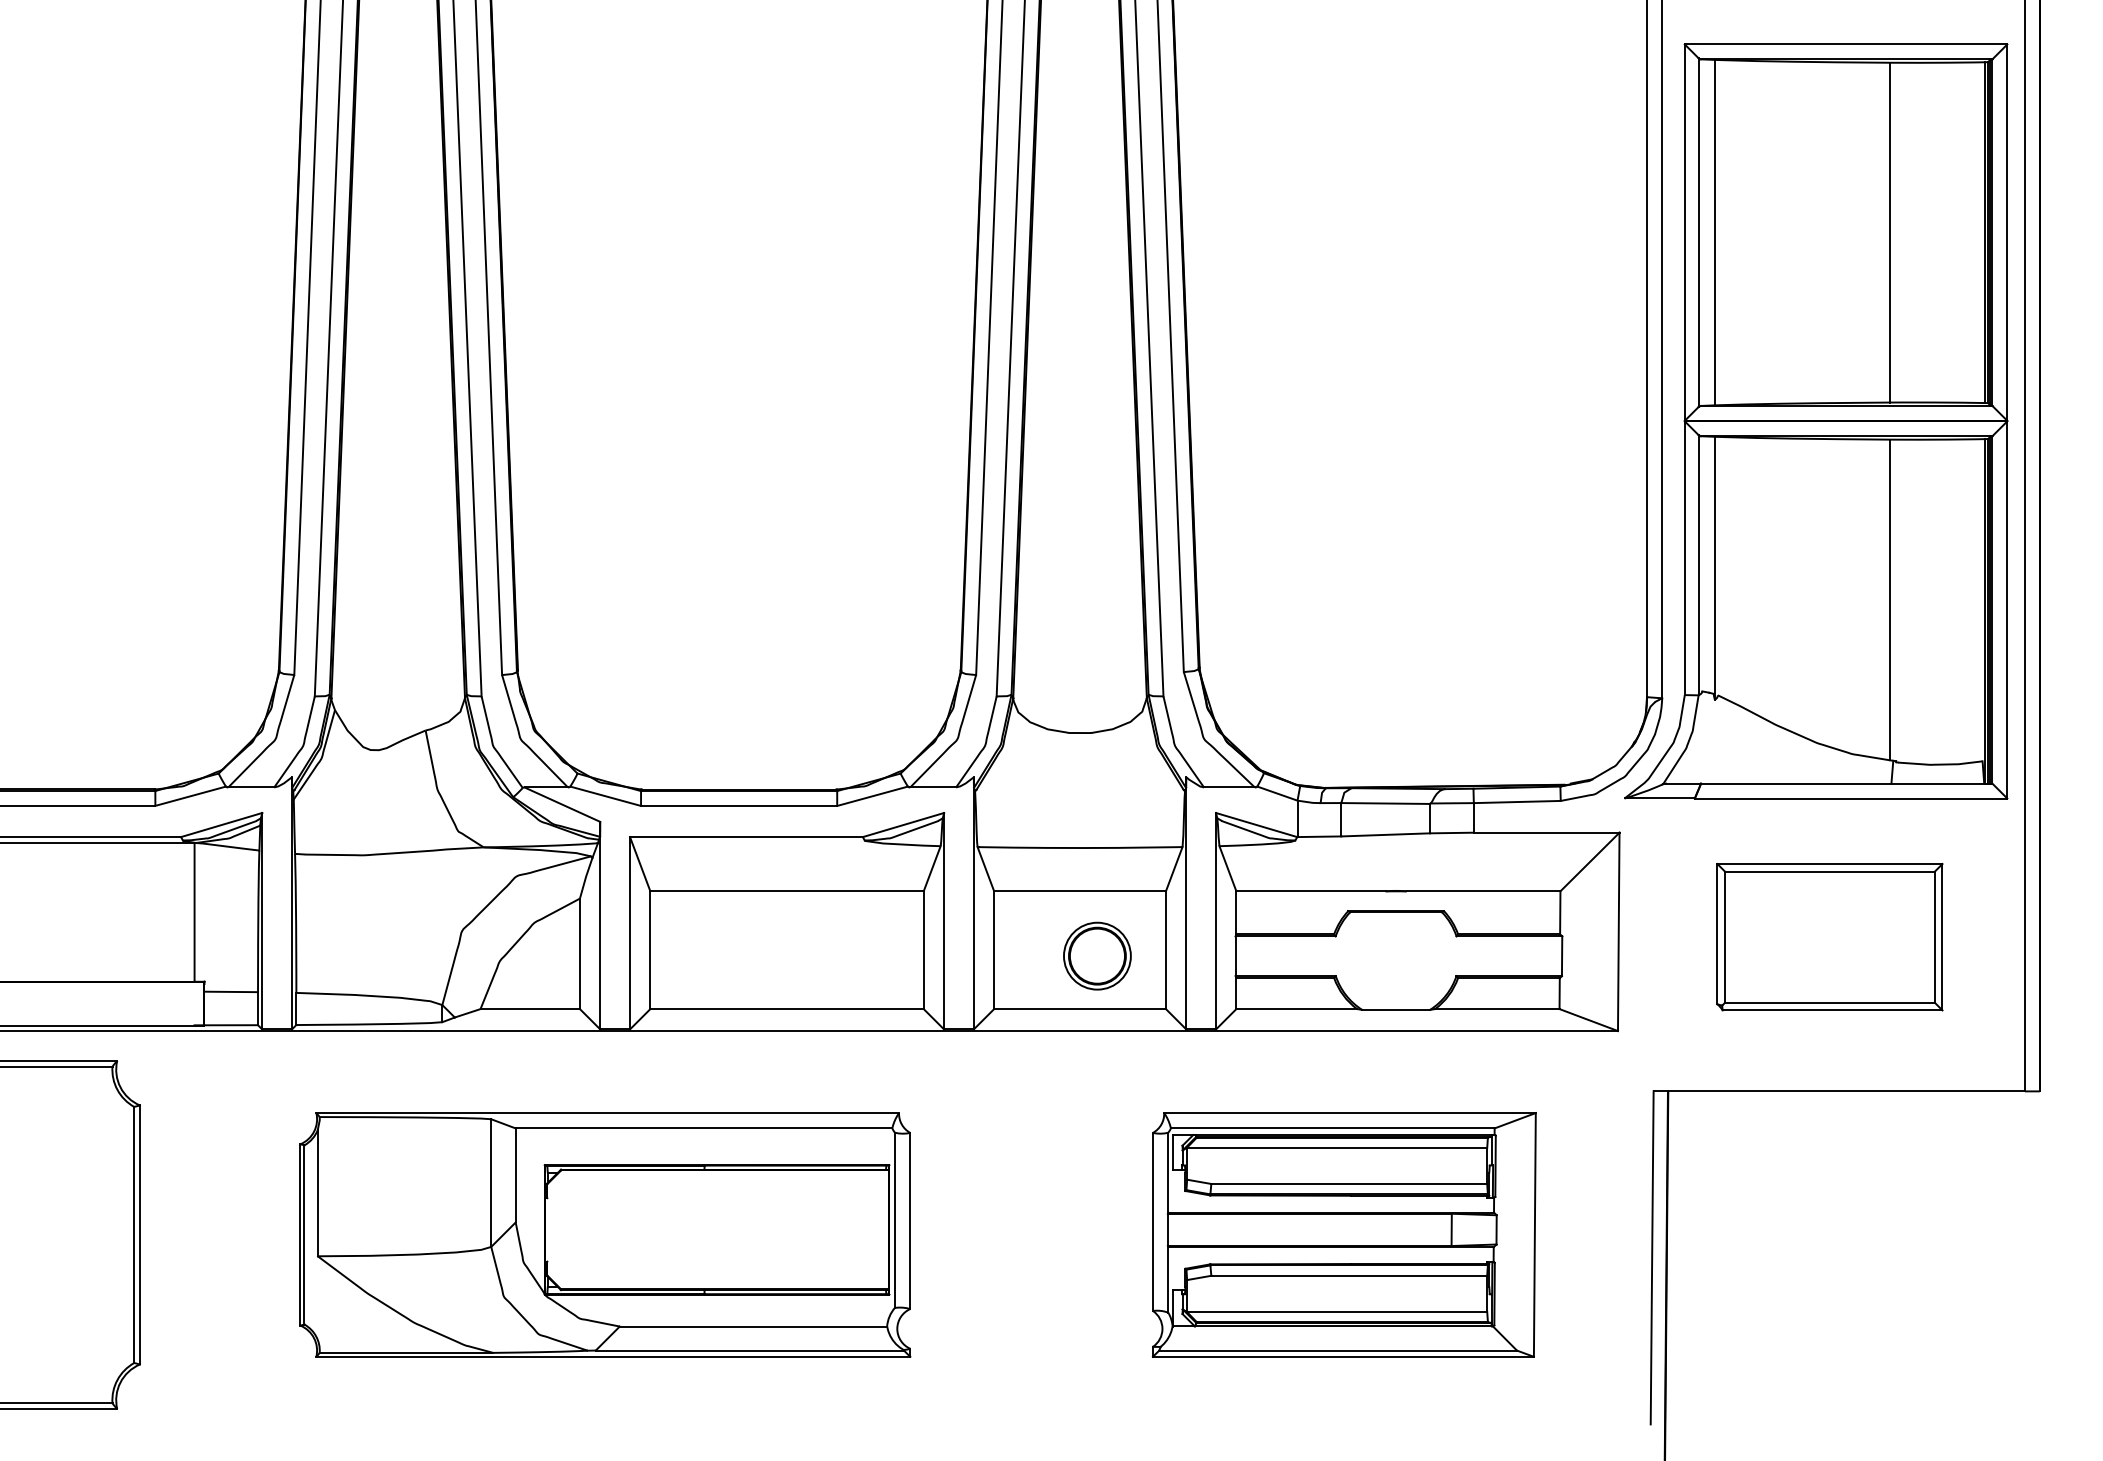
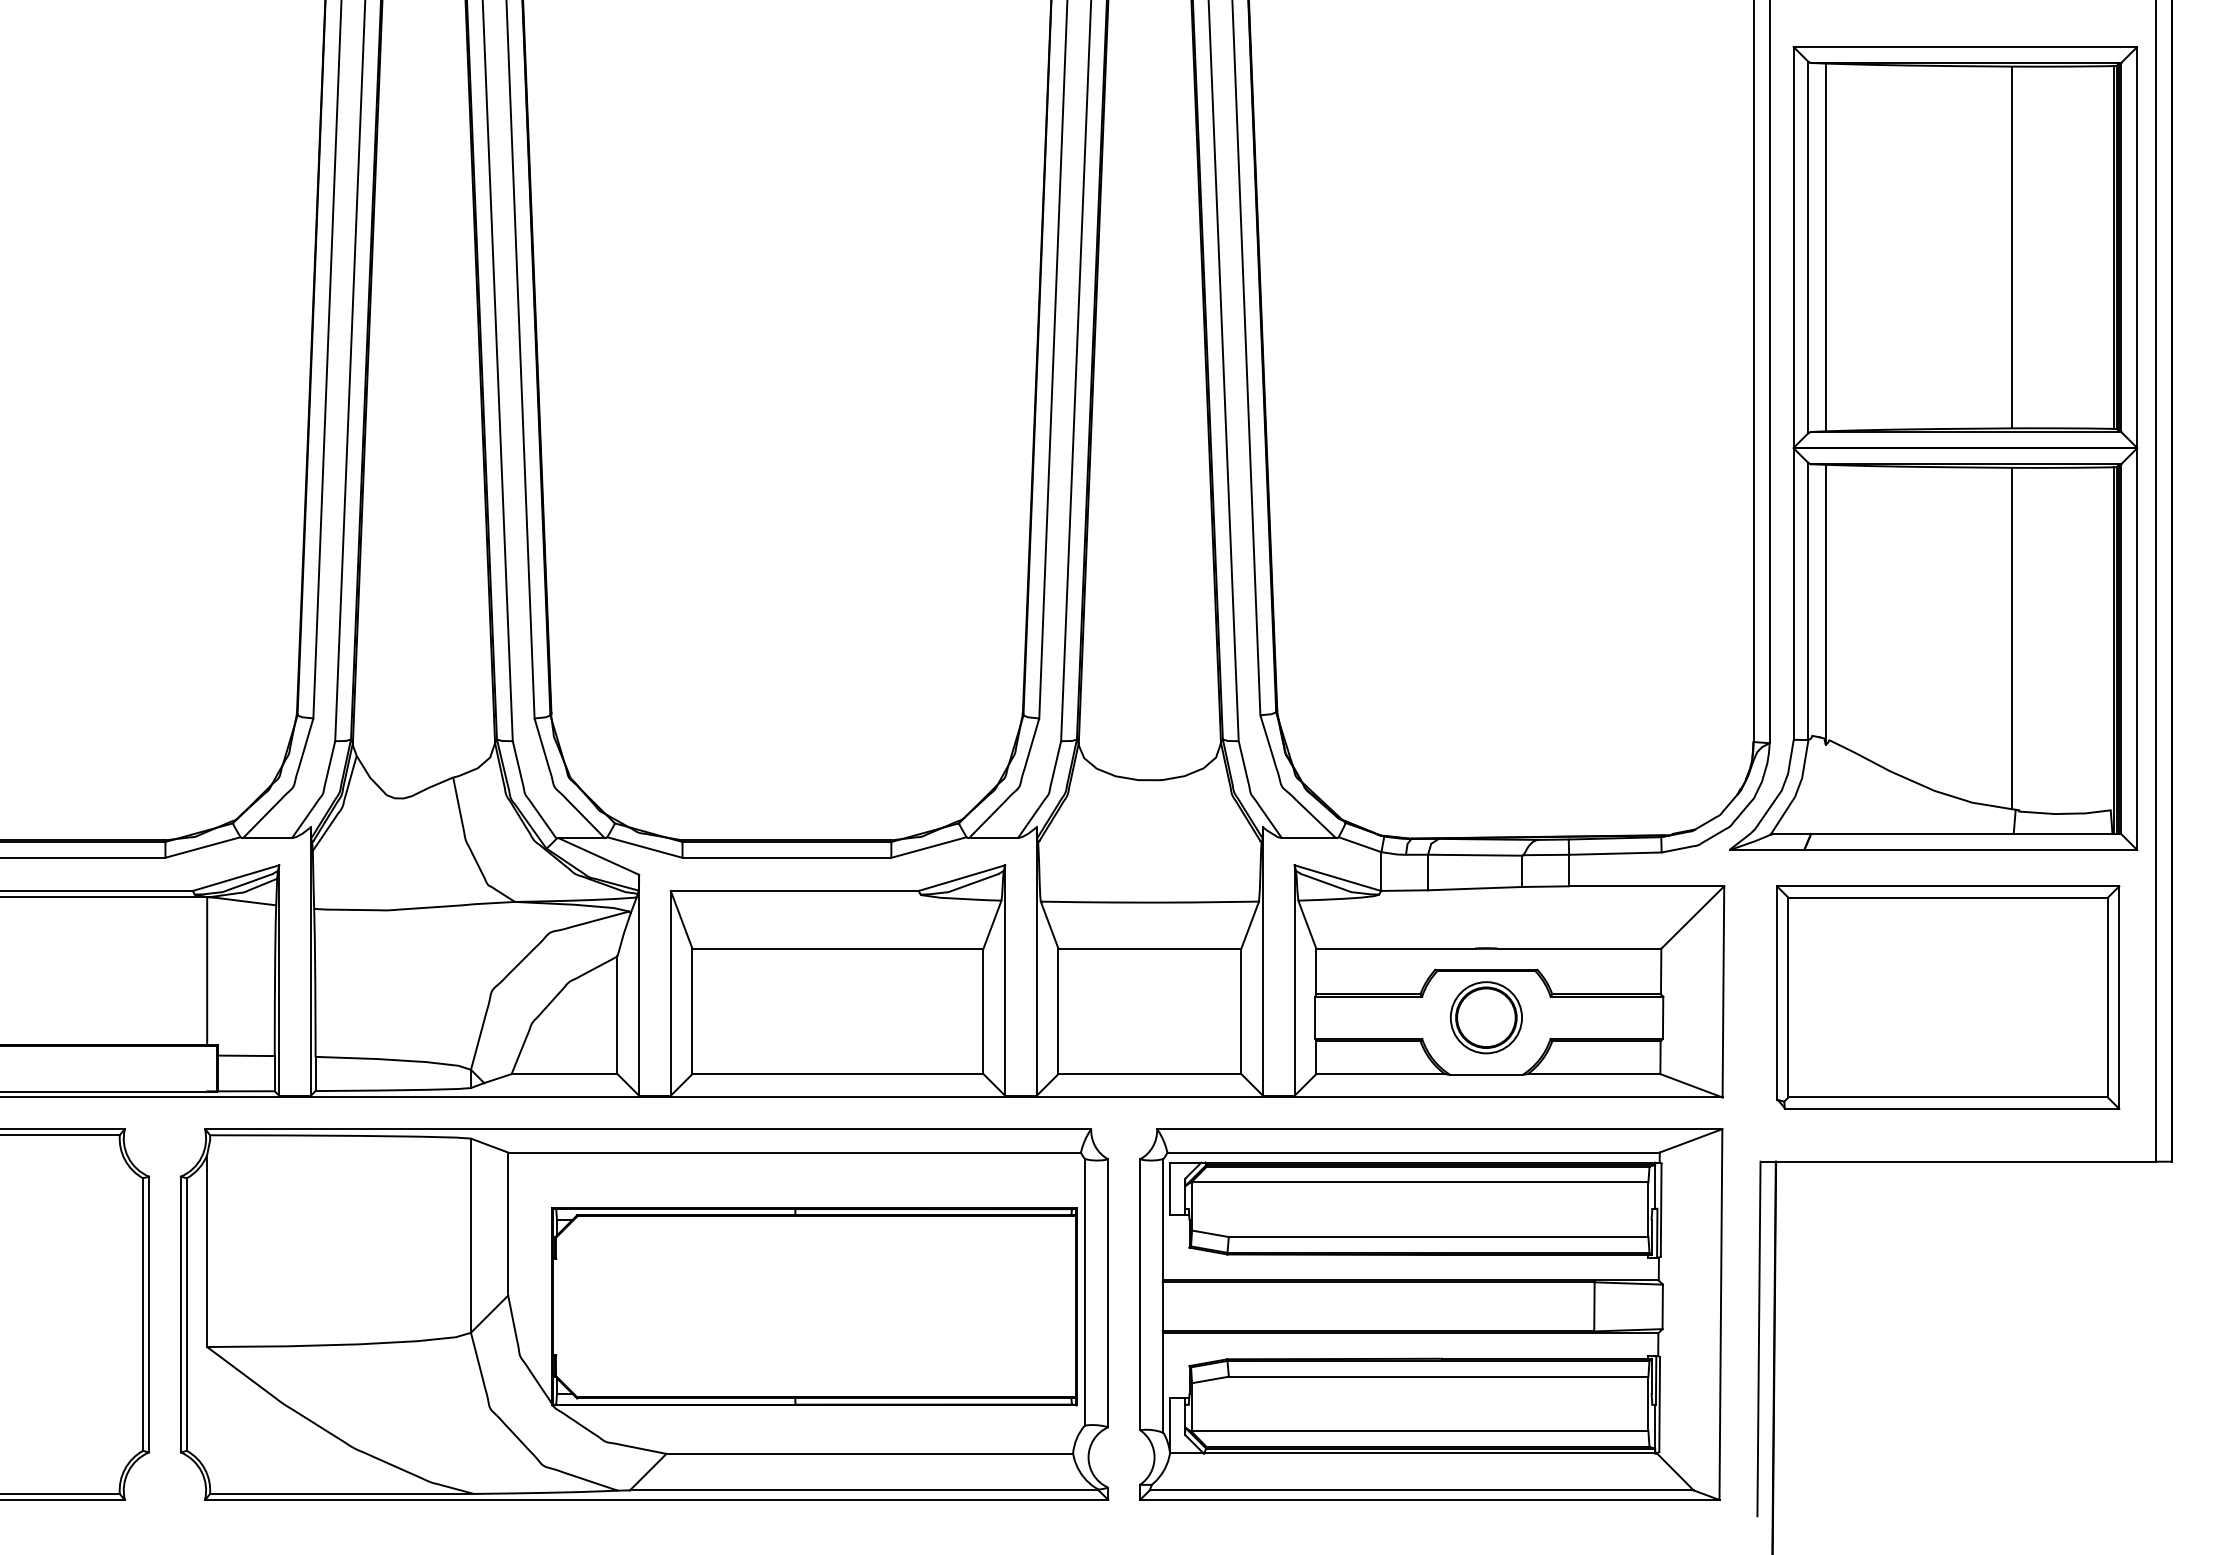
part: (1830, 937) -> (1948, 997), size x1.43
part: (1096, 955) -> (1485, 1017), moved
part: (605, 1234) -> (644, 1314), size x1.43
part: (1344, 1234) -> (1431, 1314), size x1.43

